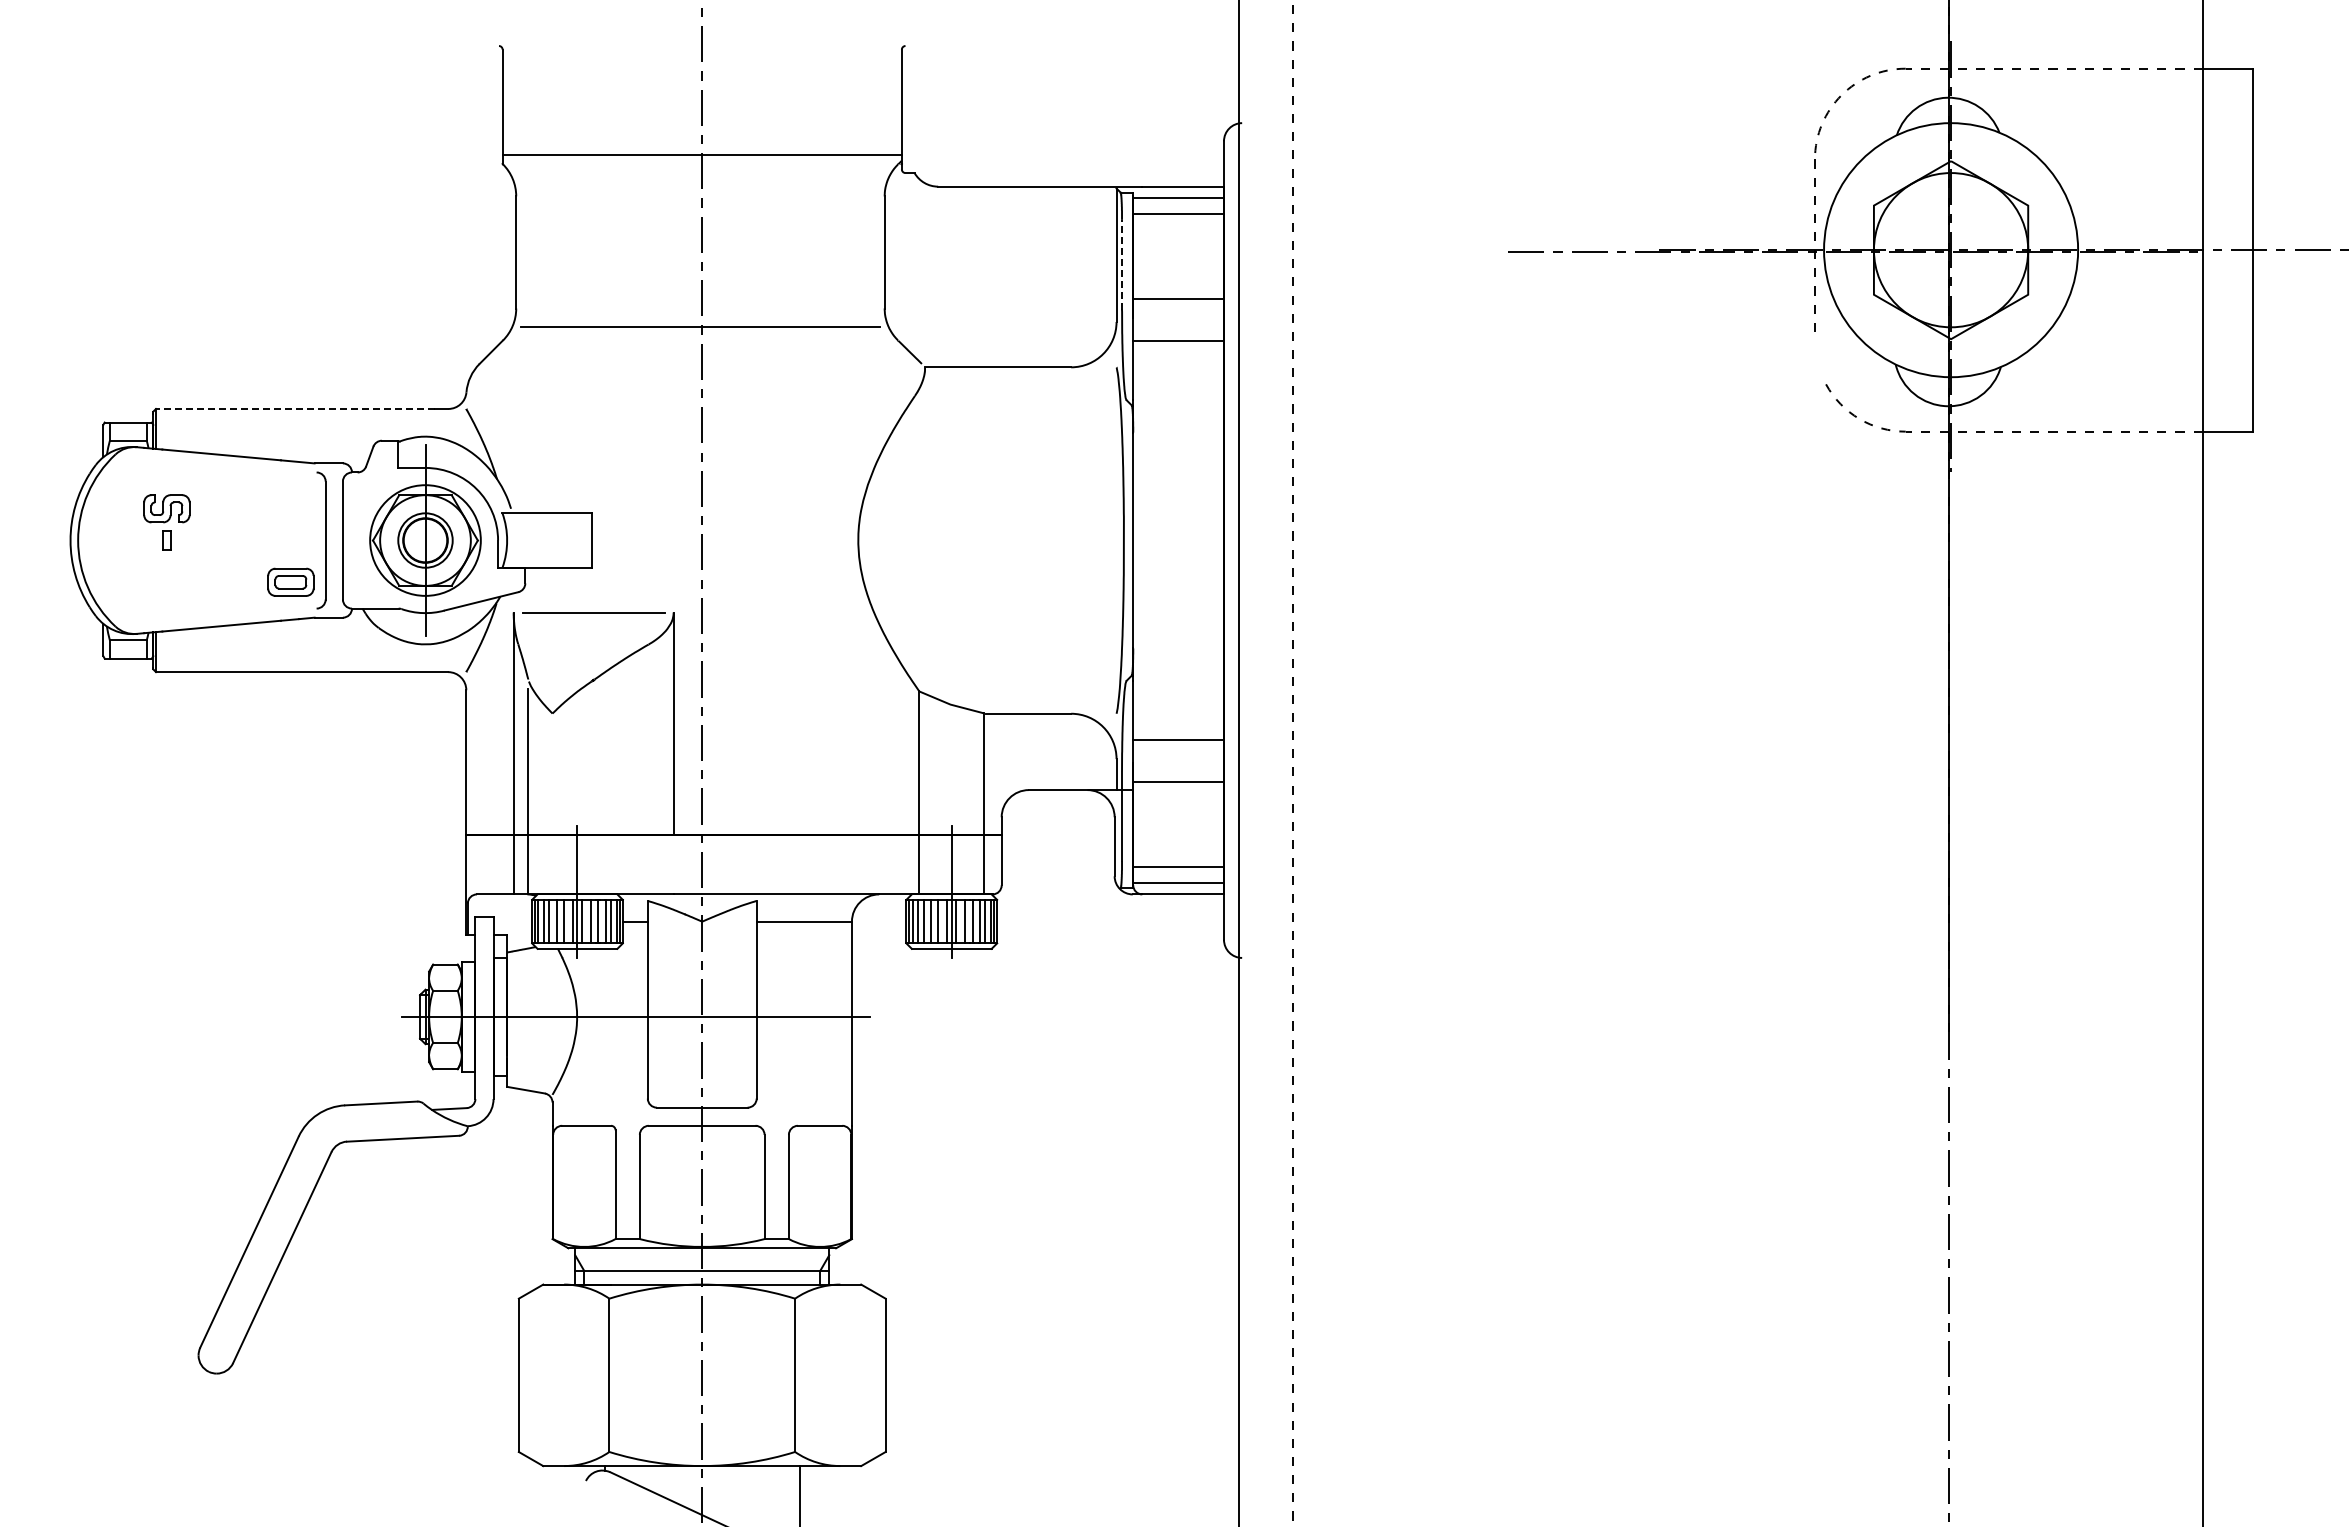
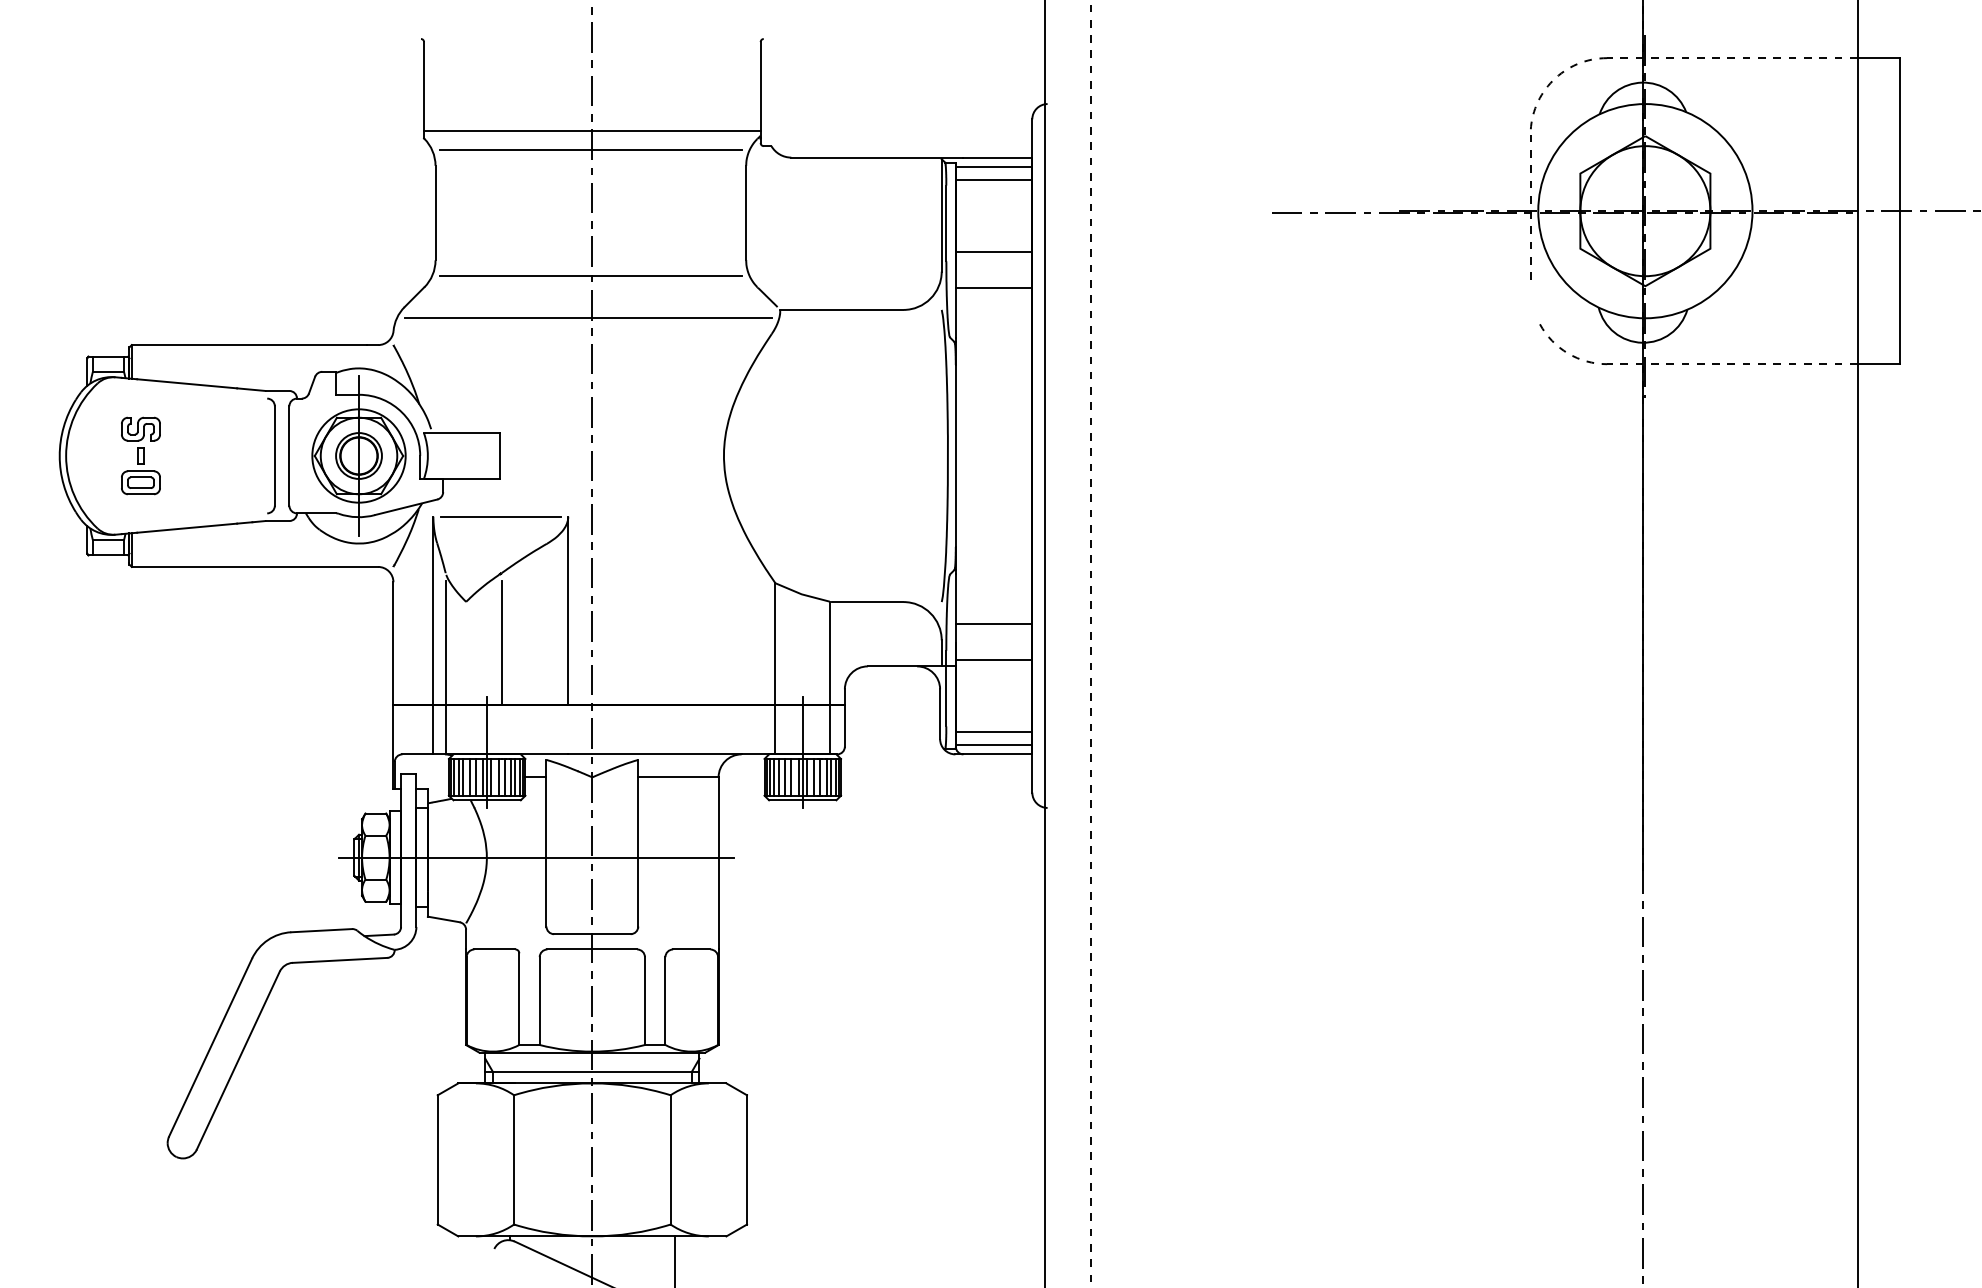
line: (700, 177) -> (590, 149), added
line: (1122, 264) -> (946, 223), dashed -> solid
line: (696, 377) -> (587, 318), added
line: (294, 408) -> (248, 344), dashed -> solid
part: (290, 581) -> (140, 482), moved
line: (594, 761) -> (501, 642), added

